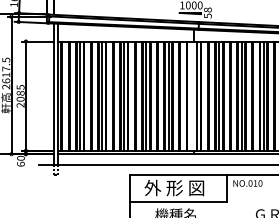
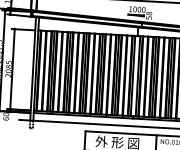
line: (190, 96) -> (132, 76), added

